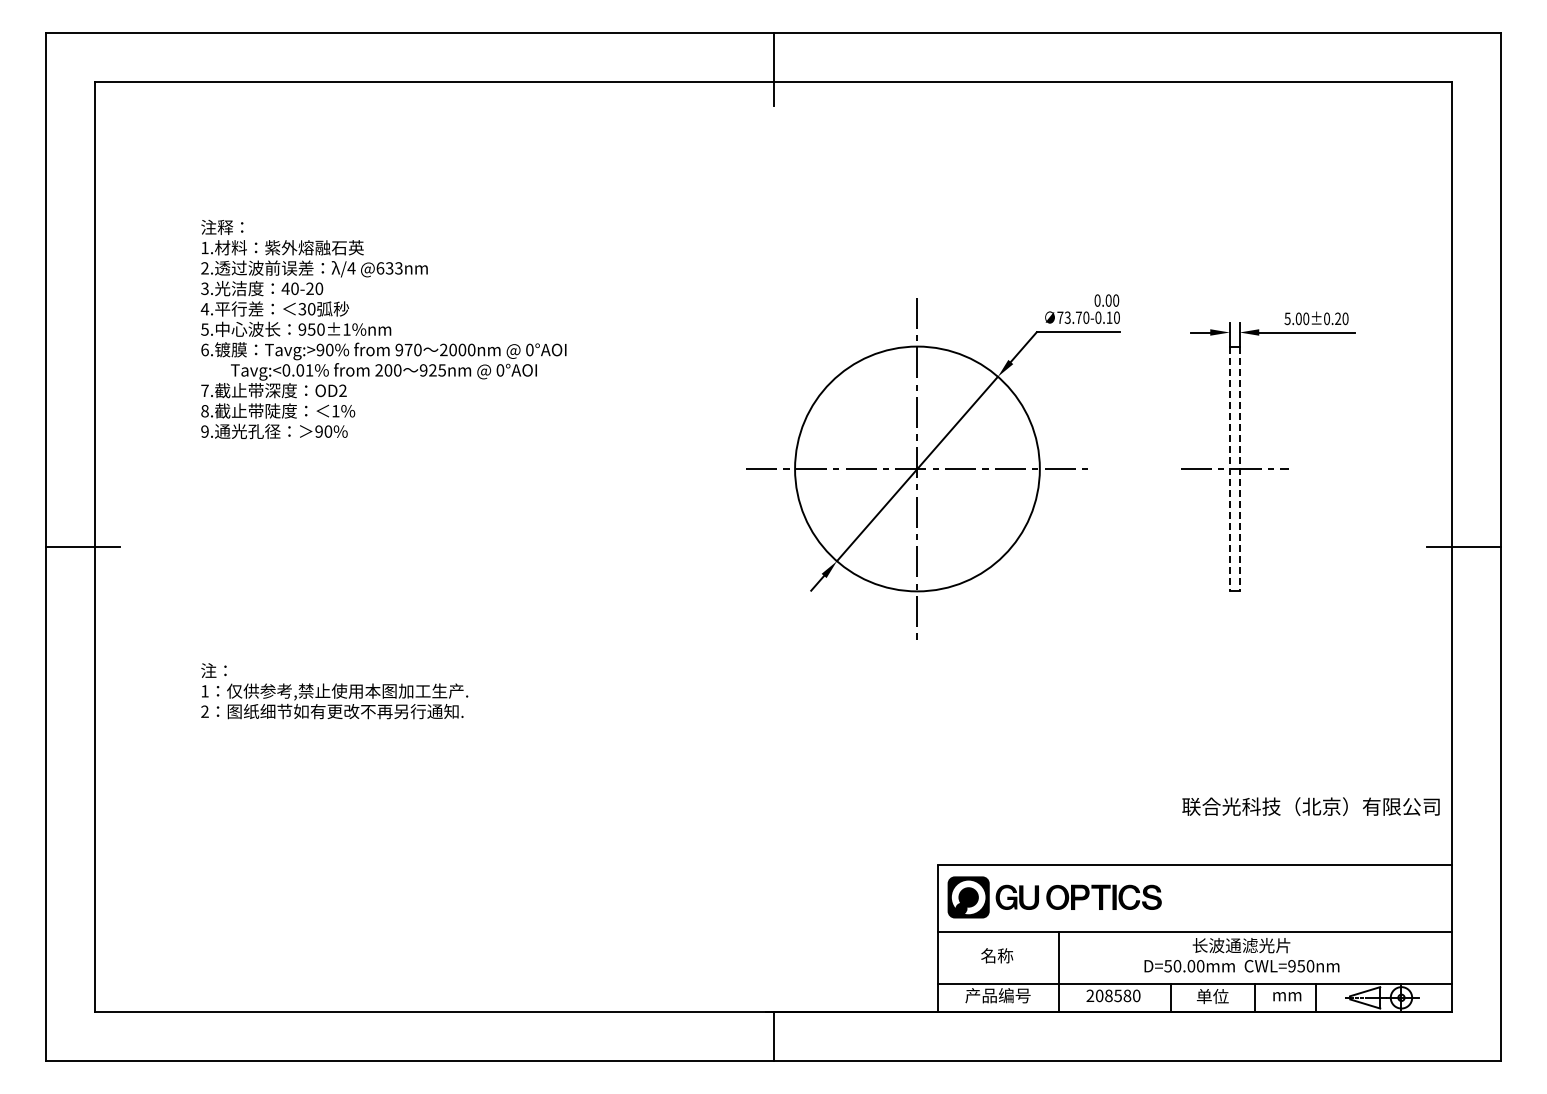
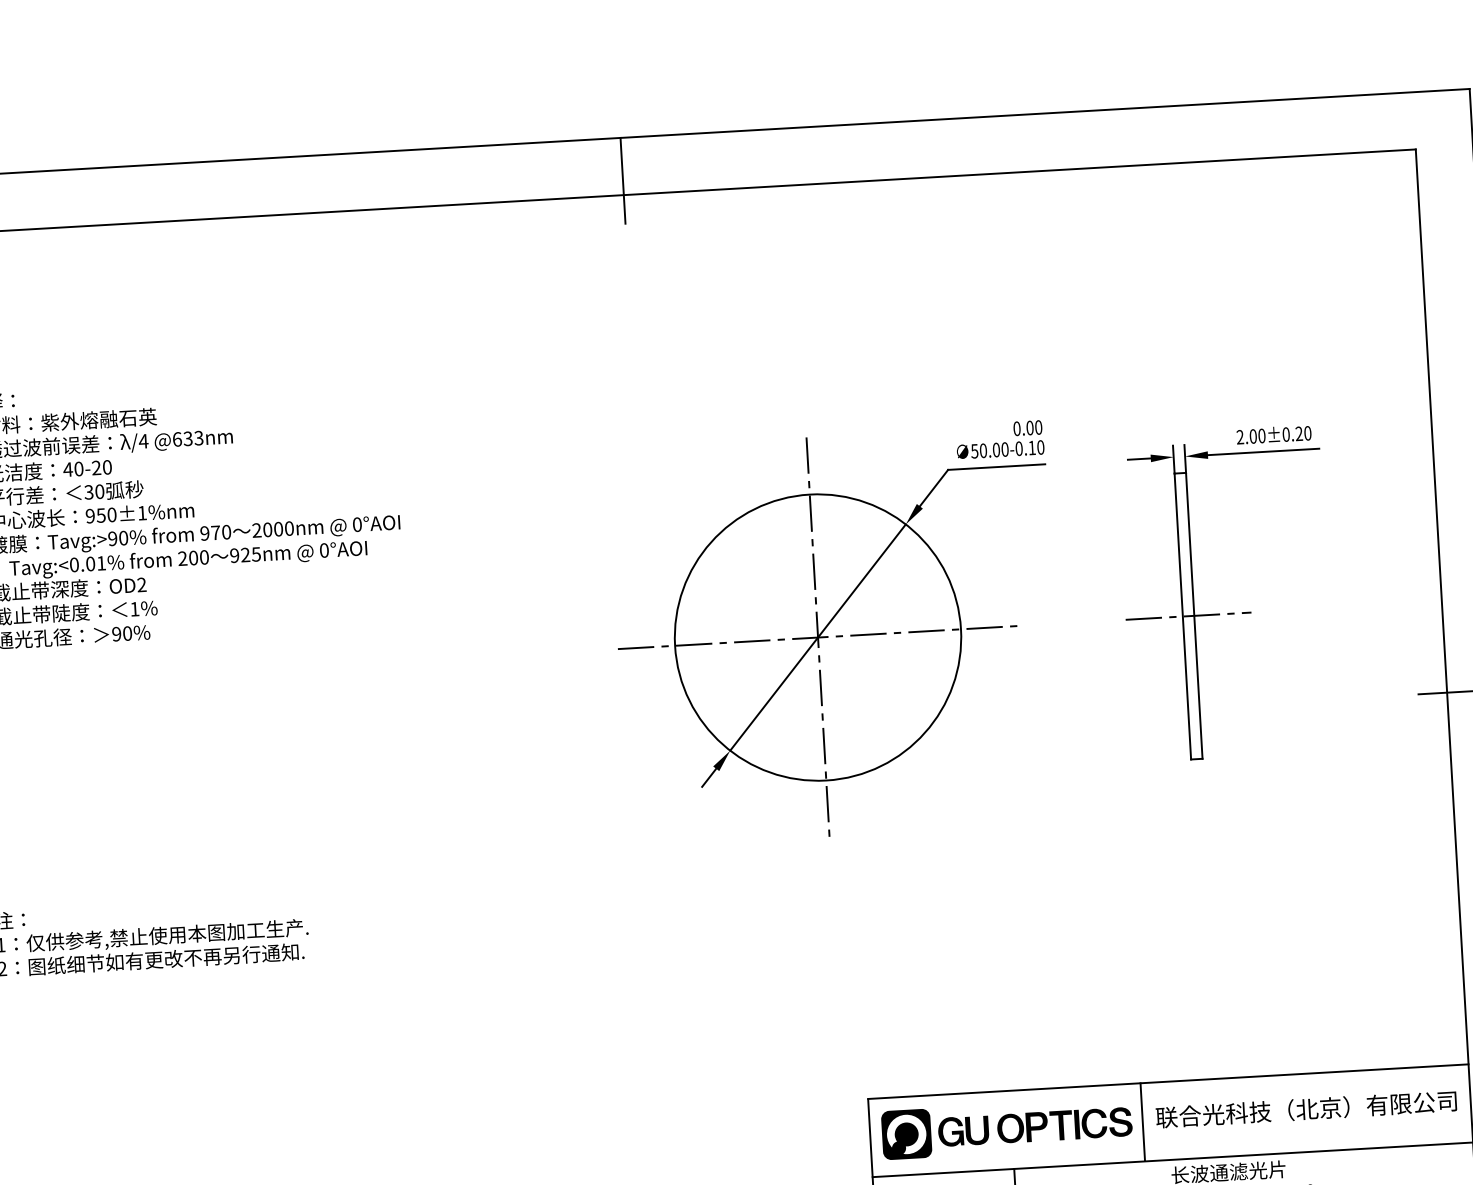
text: (1069, 317) -> (985, 450), 73.70 -> 50.00
text: (1287, 318) -> (1240, 436), 5.00±0.20 -> 2.00±0.20
line: (1229, 469) -> (1182, 617), dashed -> solid
line: (1239, 469) -> (1194, 616), dashed -> solid
text: (1310, 806) -> (1305, 1109), moved
line: (1170, 898) -> (1142, 1122), added

